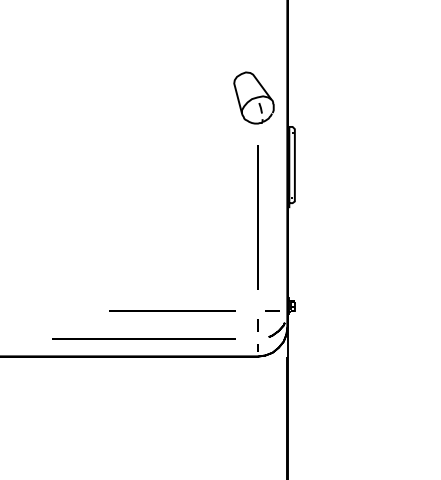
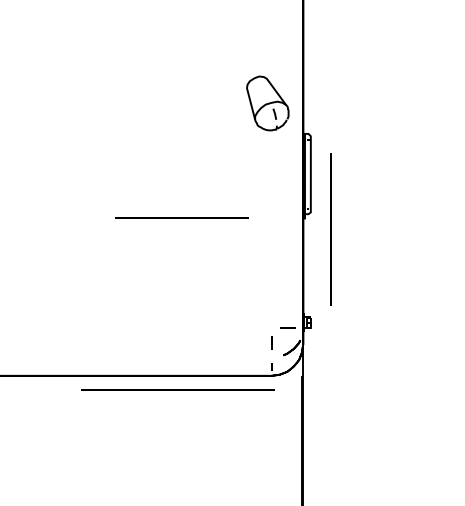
line: (257, 217) -> (330, 229), moved
line: (172, 310) -> (181, 217), moved
line: (143, 339) -> (177, 389), moved

